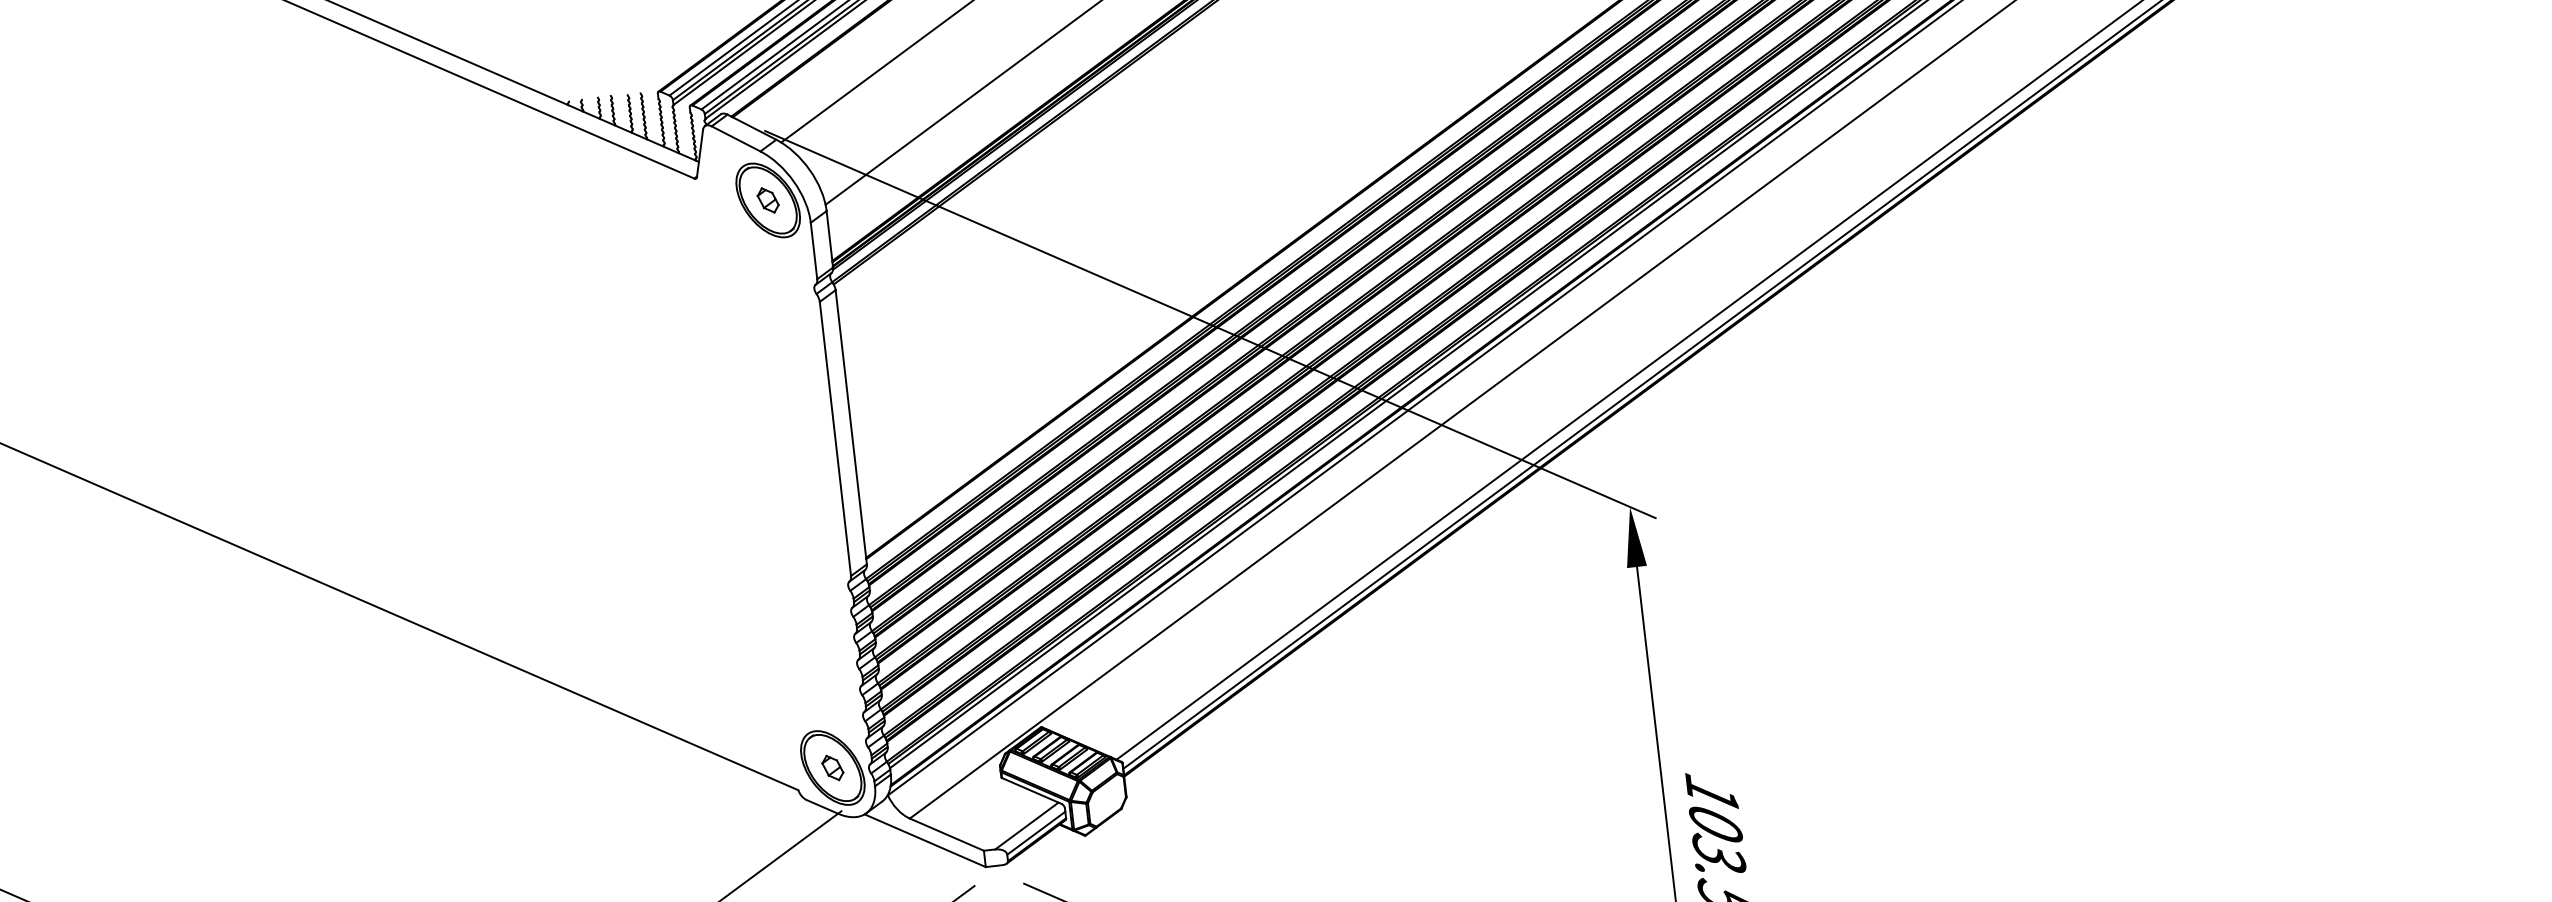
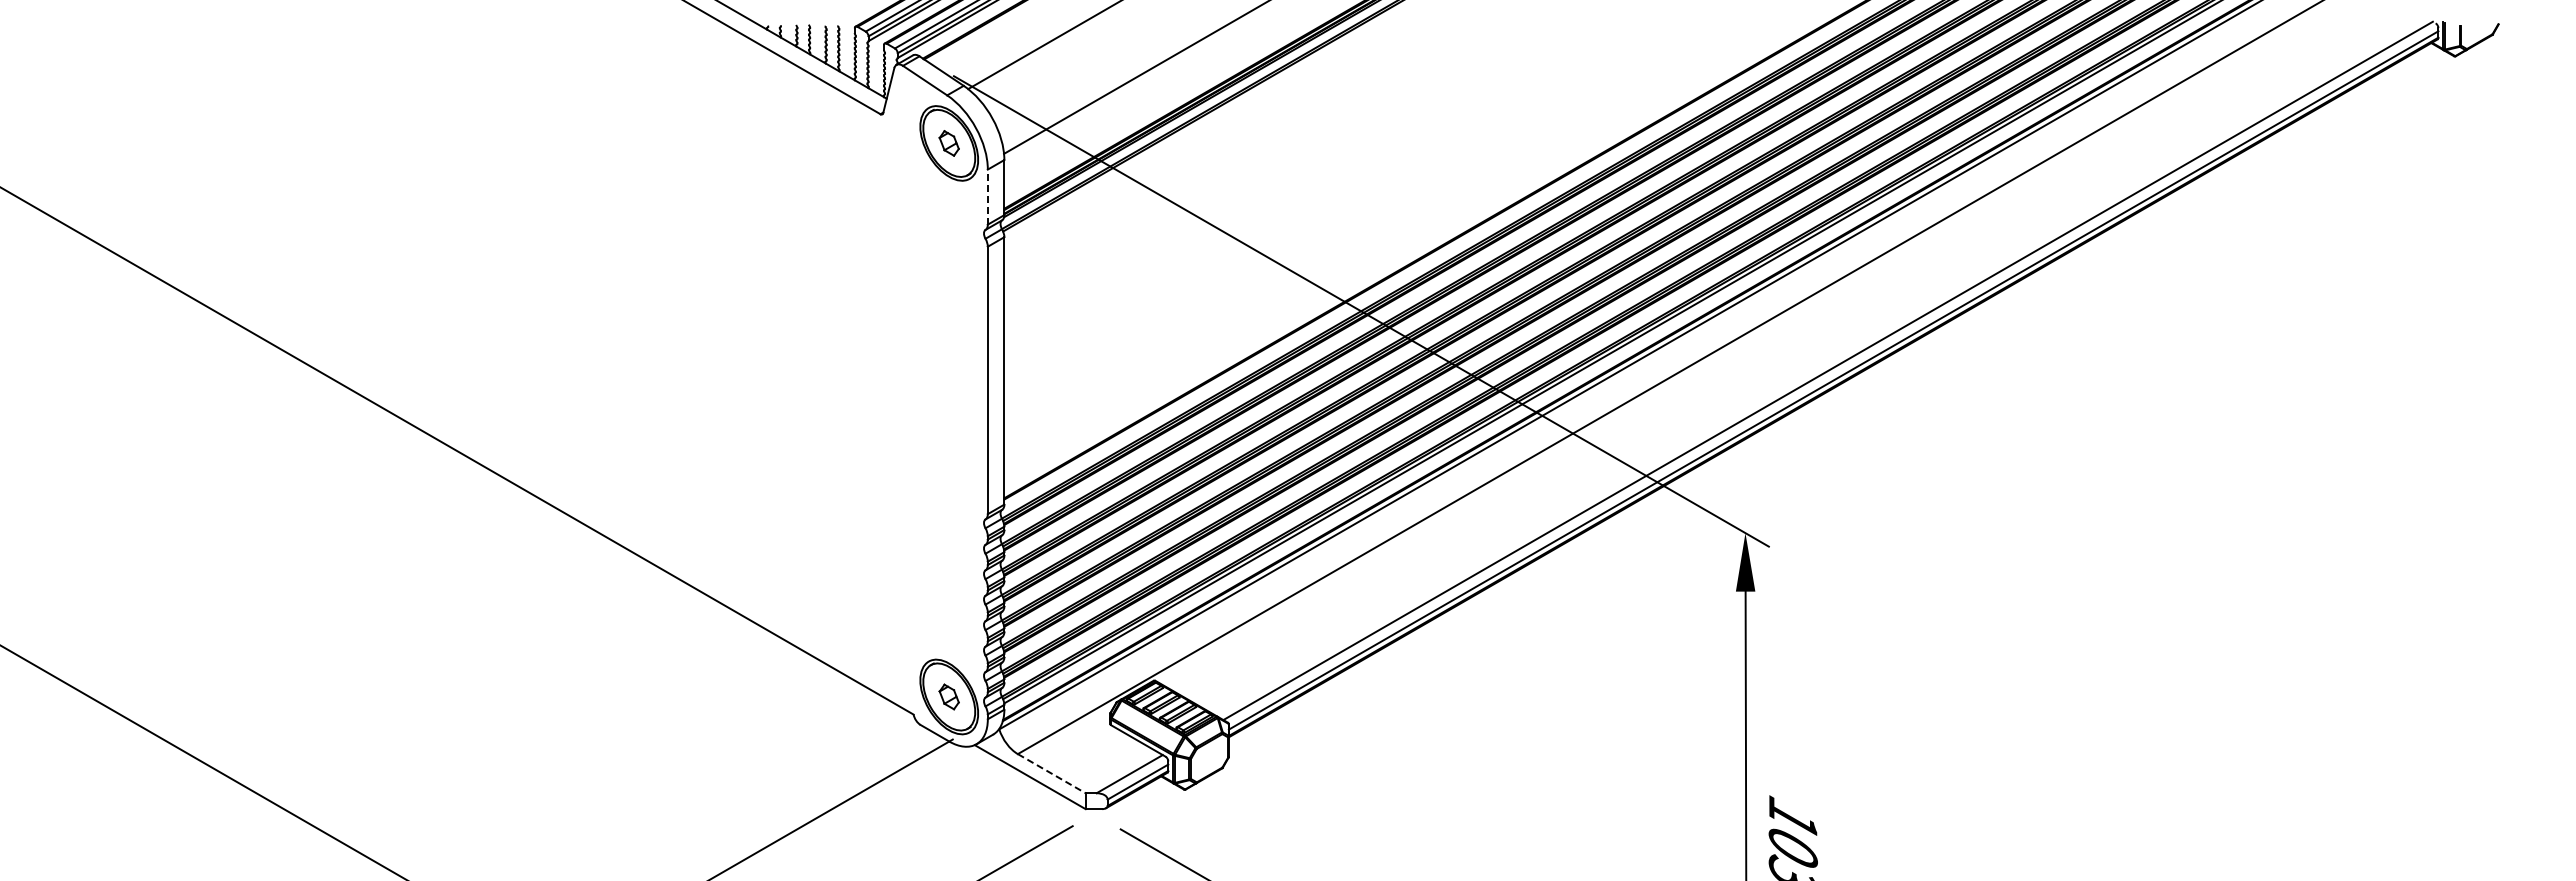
line: (813, 251) -> (987, 197), solid -> dashed
line: (947, 834) -> (1052, 773), solid -> dashed

